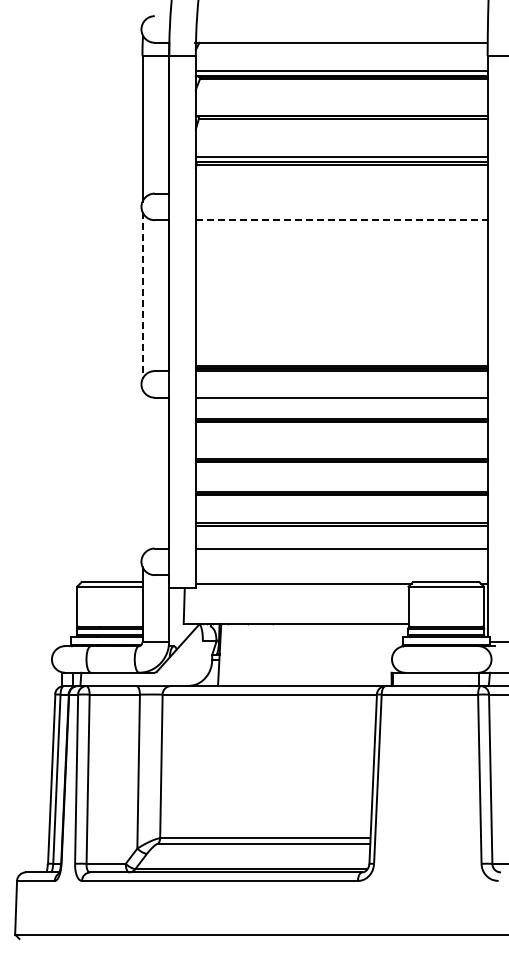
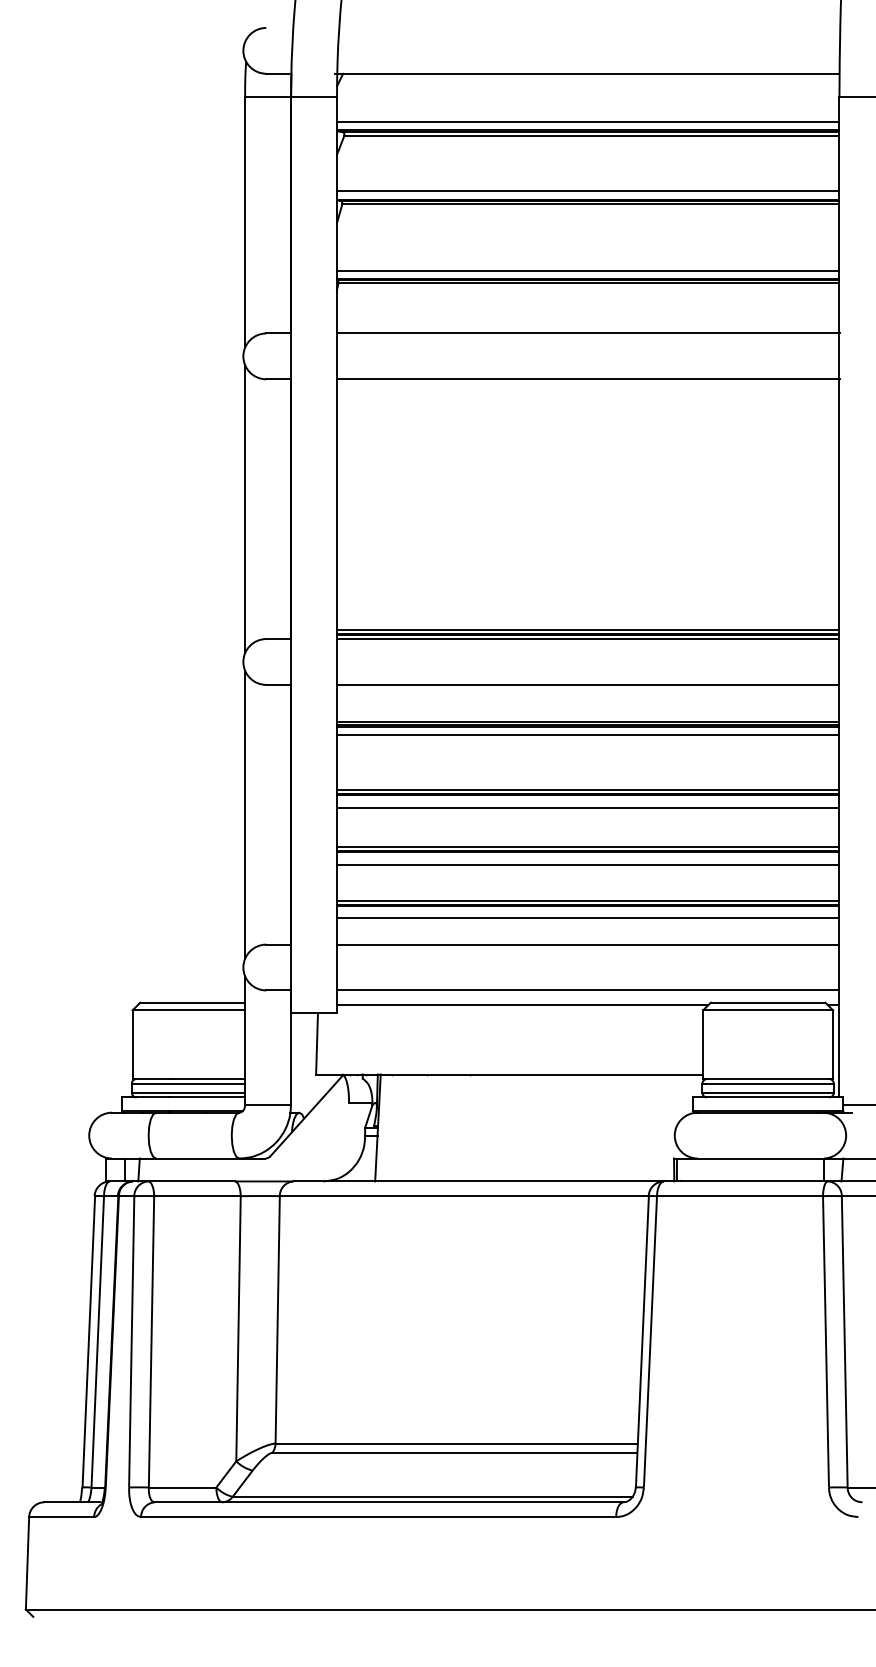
line: (341, 111) -> (587, 192), added
line: (341, 193) -> (587, 333), added
line: (342, 220) -> (589, 379), dashed -> solid
line: (142, 295) -> (245, 508), dashed -> solid
line: (341, 426) -> (587, 734), added
line: (341, 469) -> (587, 808), added
line: (142, 472) -> (245, 813), added
line: (341, 502) -> (587, 865), added
line: (341, 533) -> (587, 918), added
line: (341, 575) -> (587, 991), added

